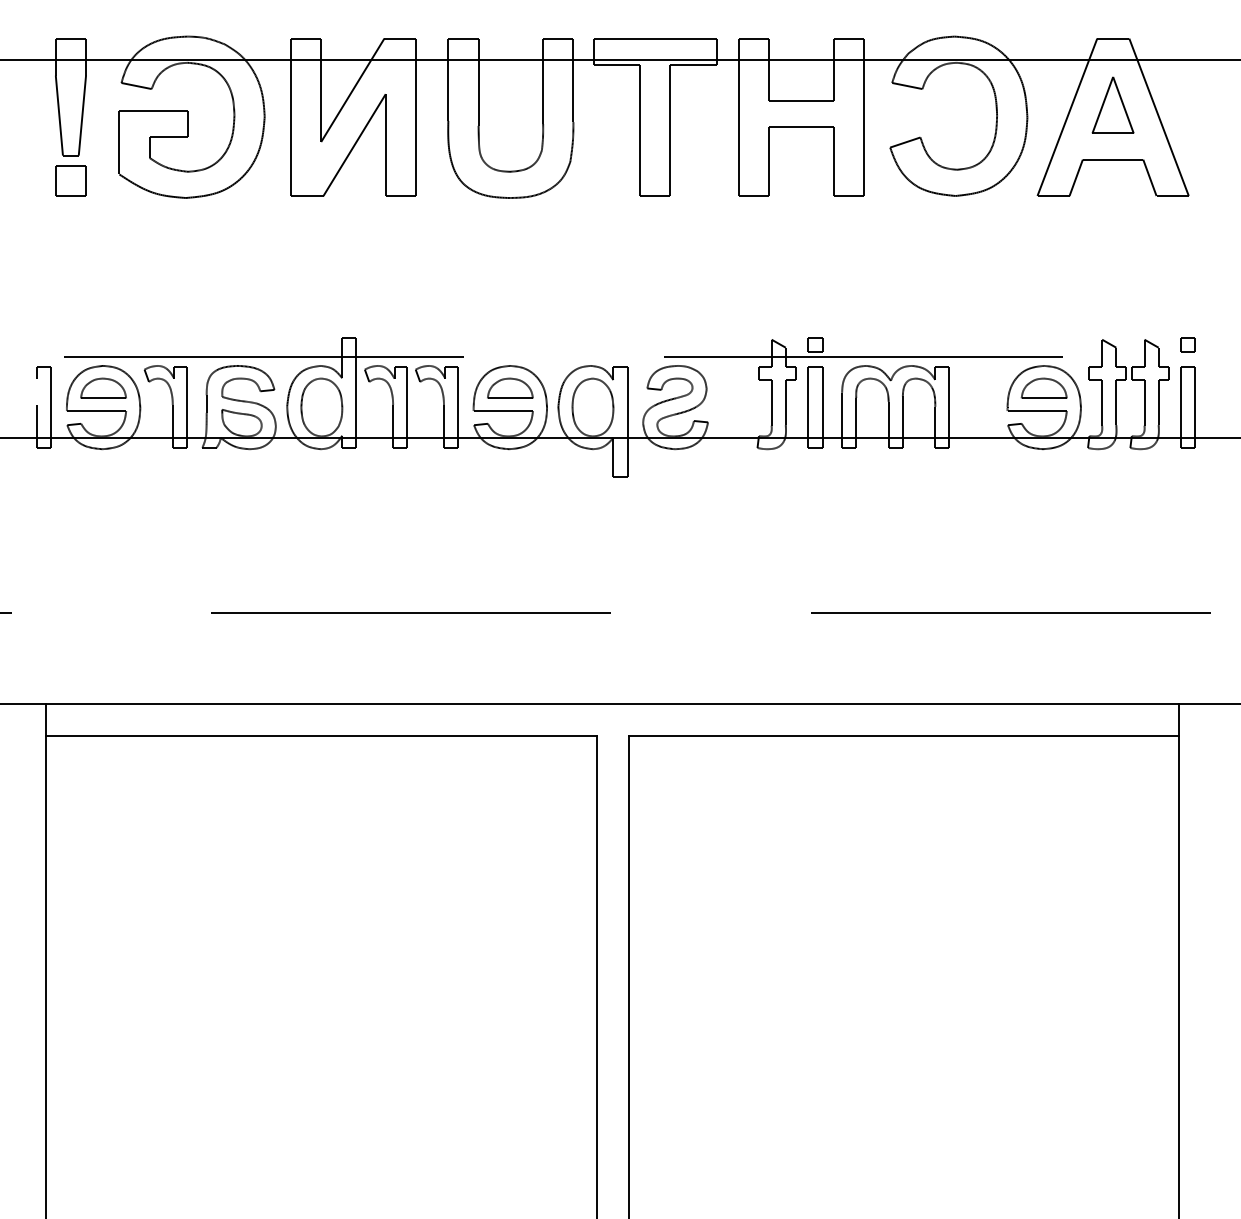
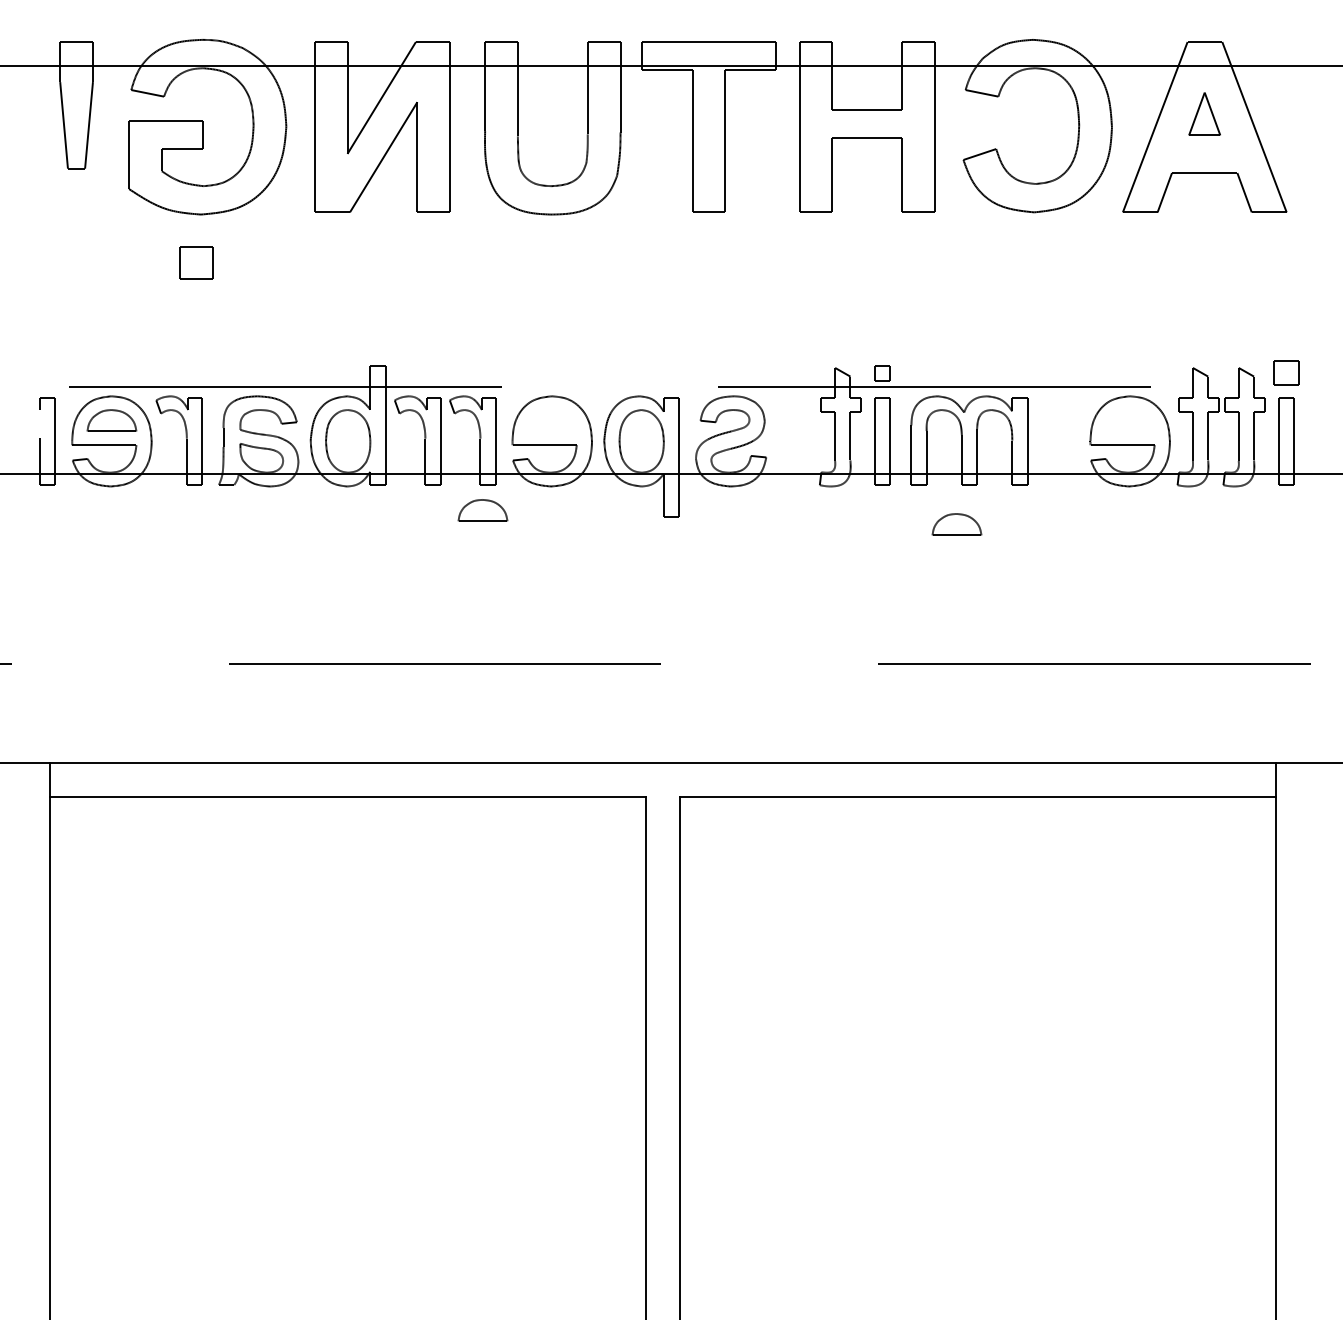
part: (1112, 104) -> (1204, 113), size x0.7
part: (70, 180) -> (196, 262), moved
part: (1187, 344) -> (1285, 373), size x1.6
part: (510, 387) -> (483, 509), moved
part: (1043, 387) -> (956, 523), moved

